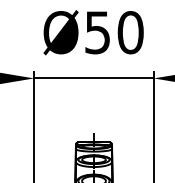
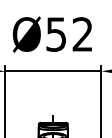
text: (130, 32) -> (82, 34), Ø50 -> Ø52

